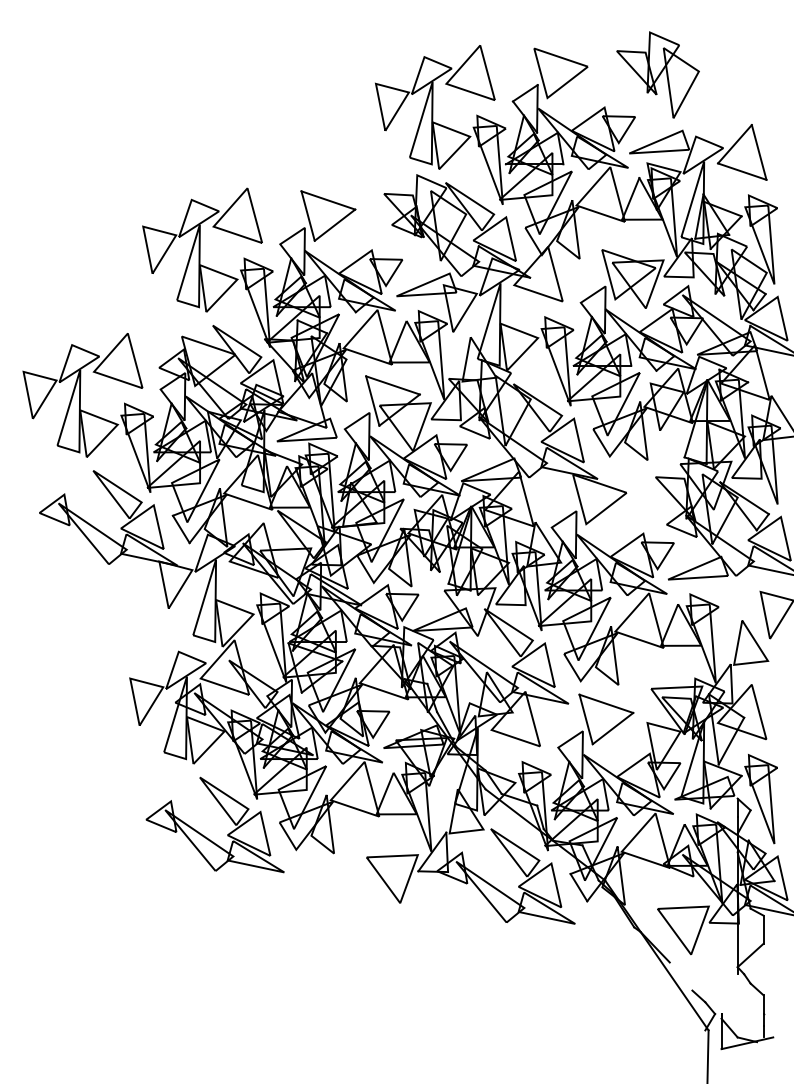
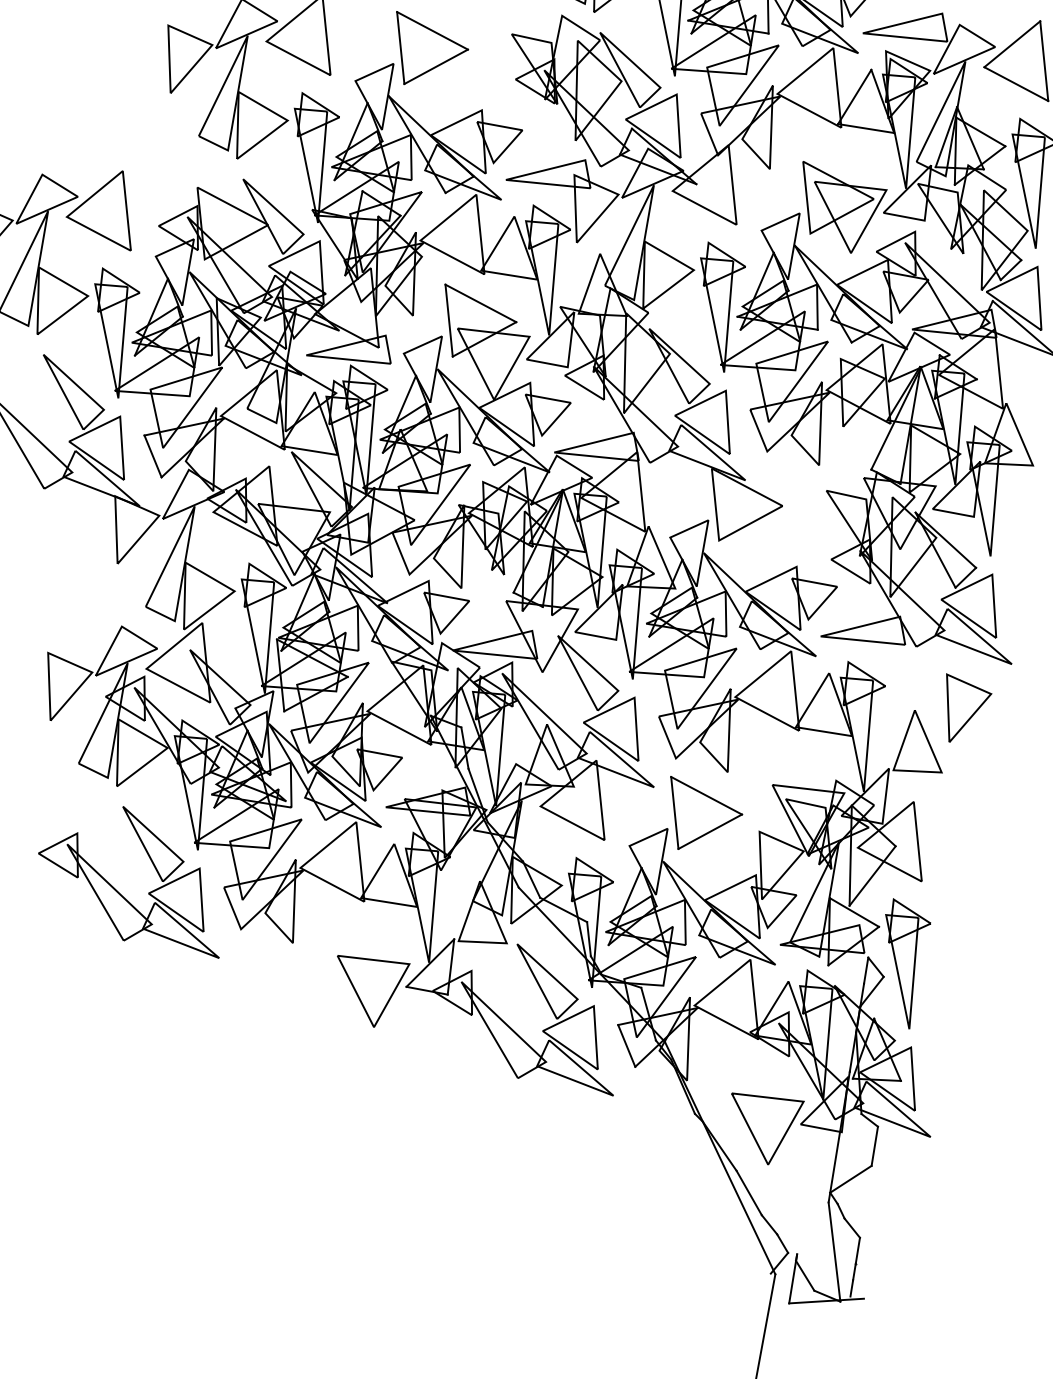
line: (680, 976) -> (748, 1192), added
line: (747, 1008) -> (834, 1252), added

